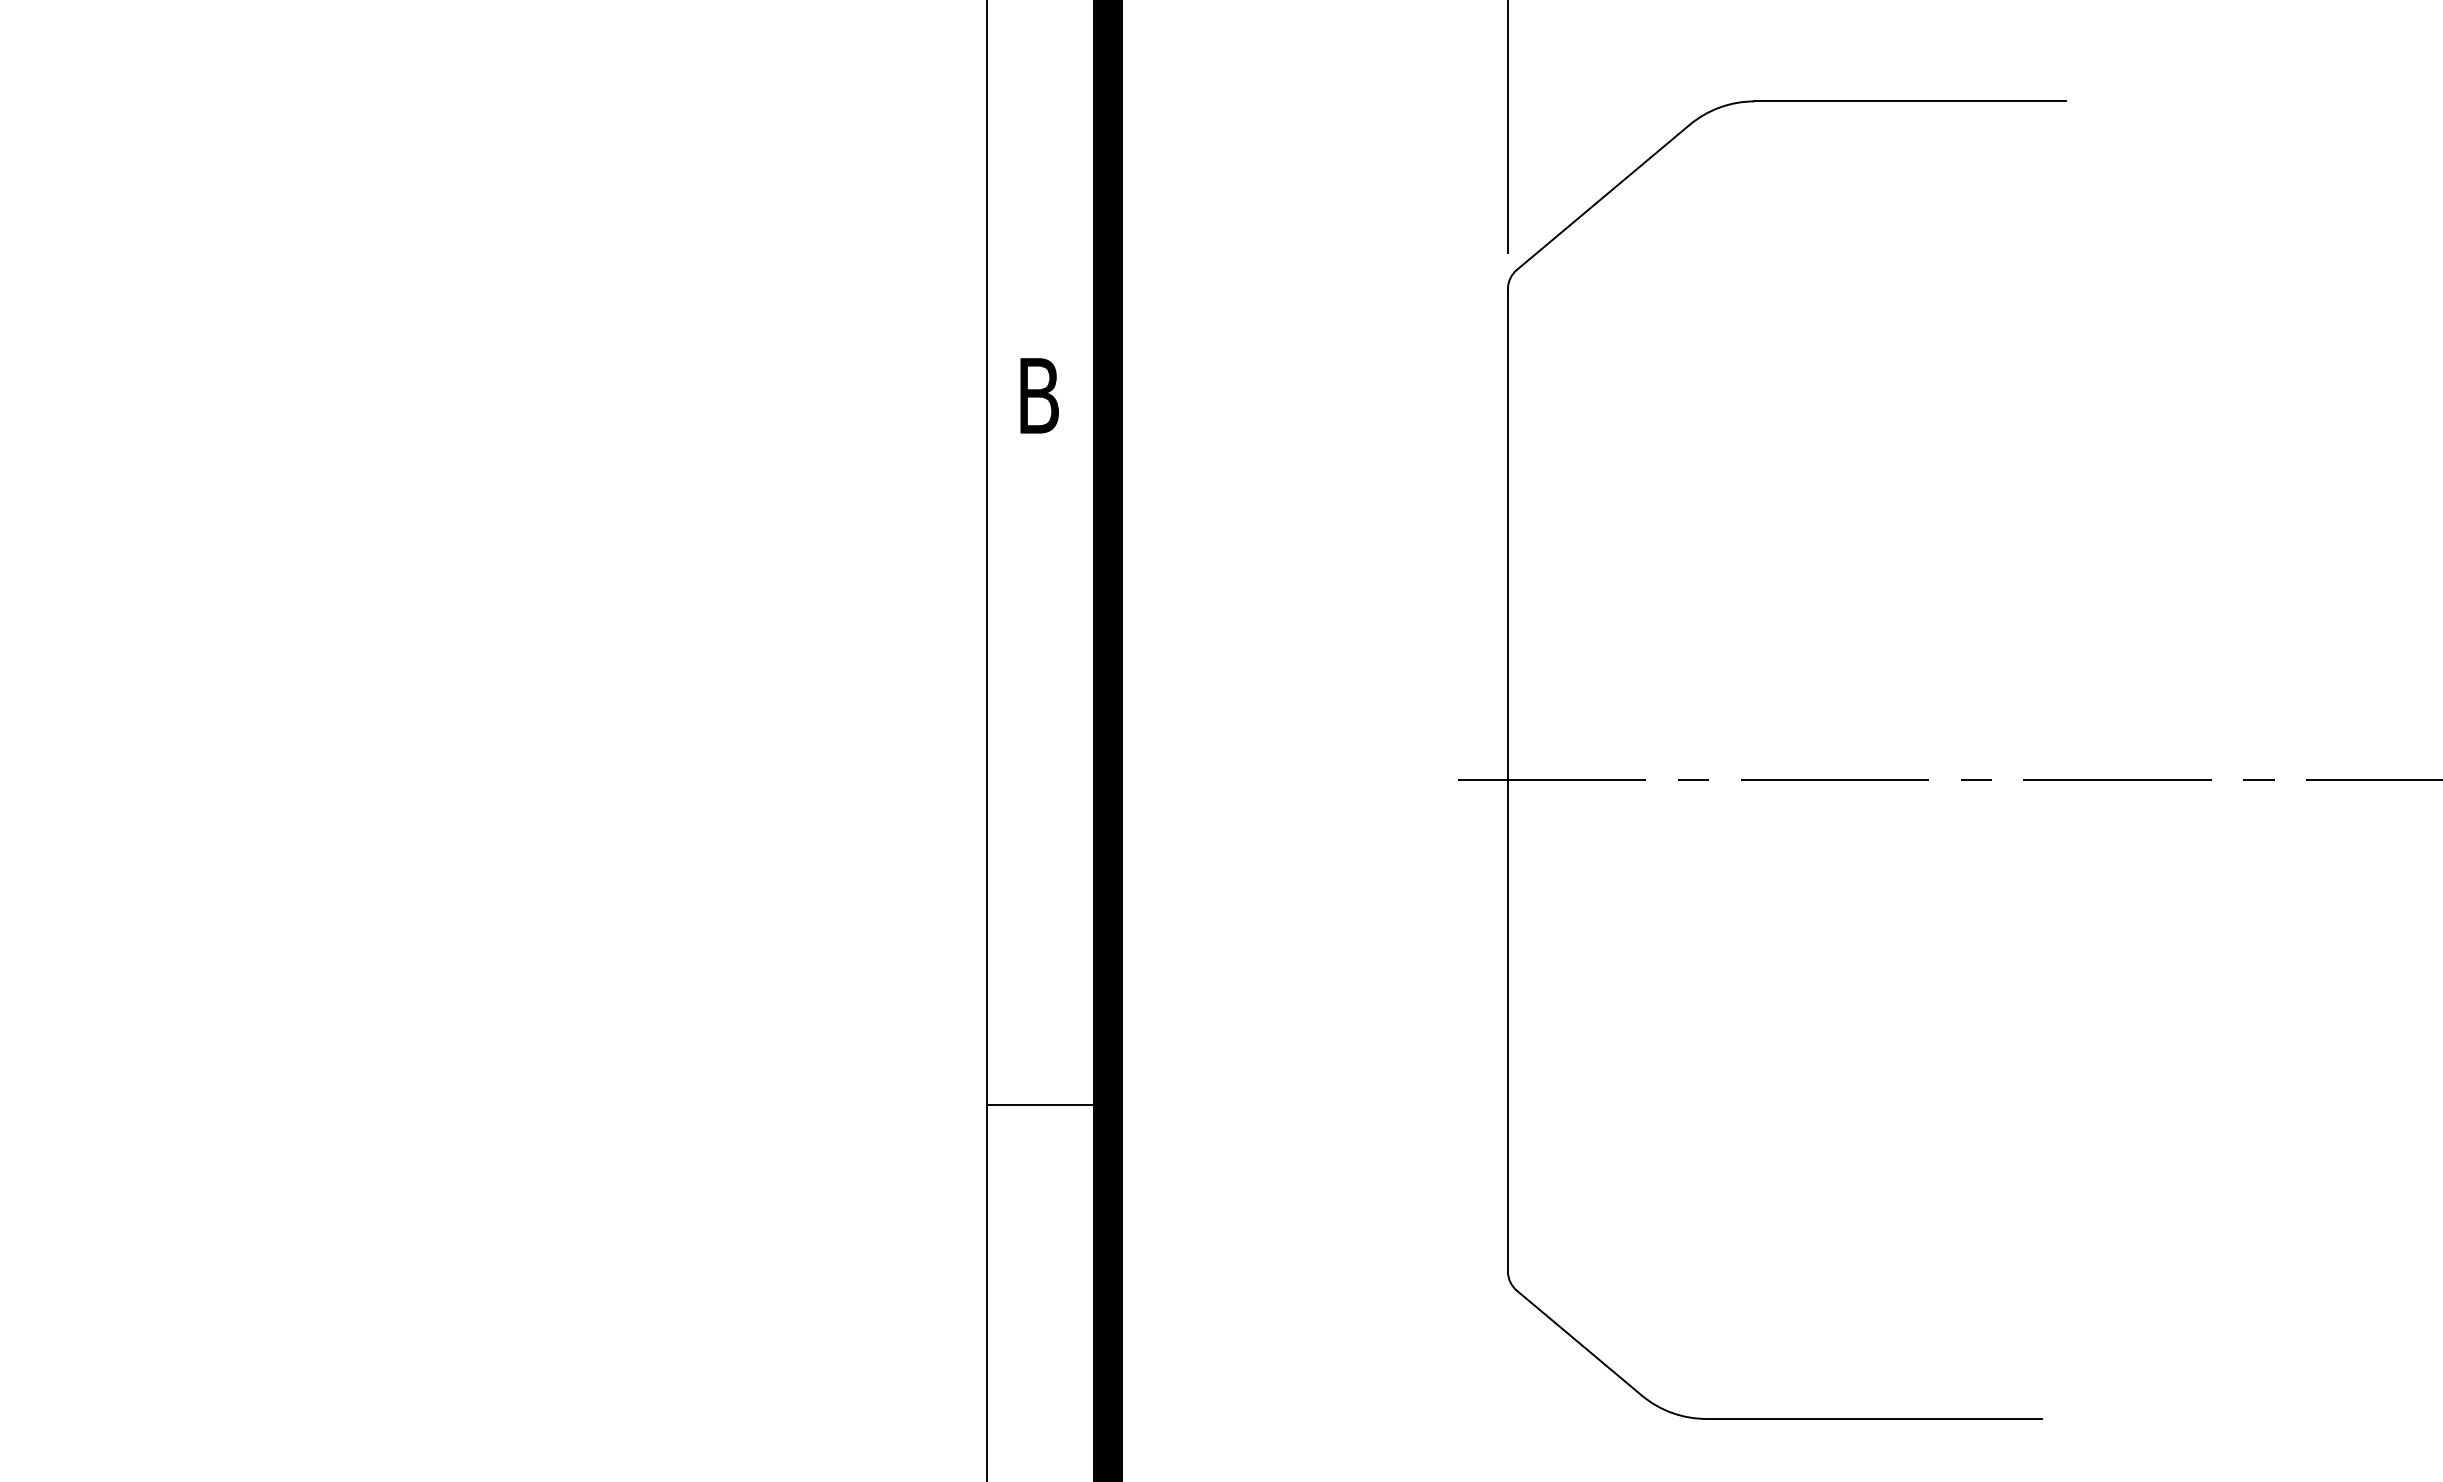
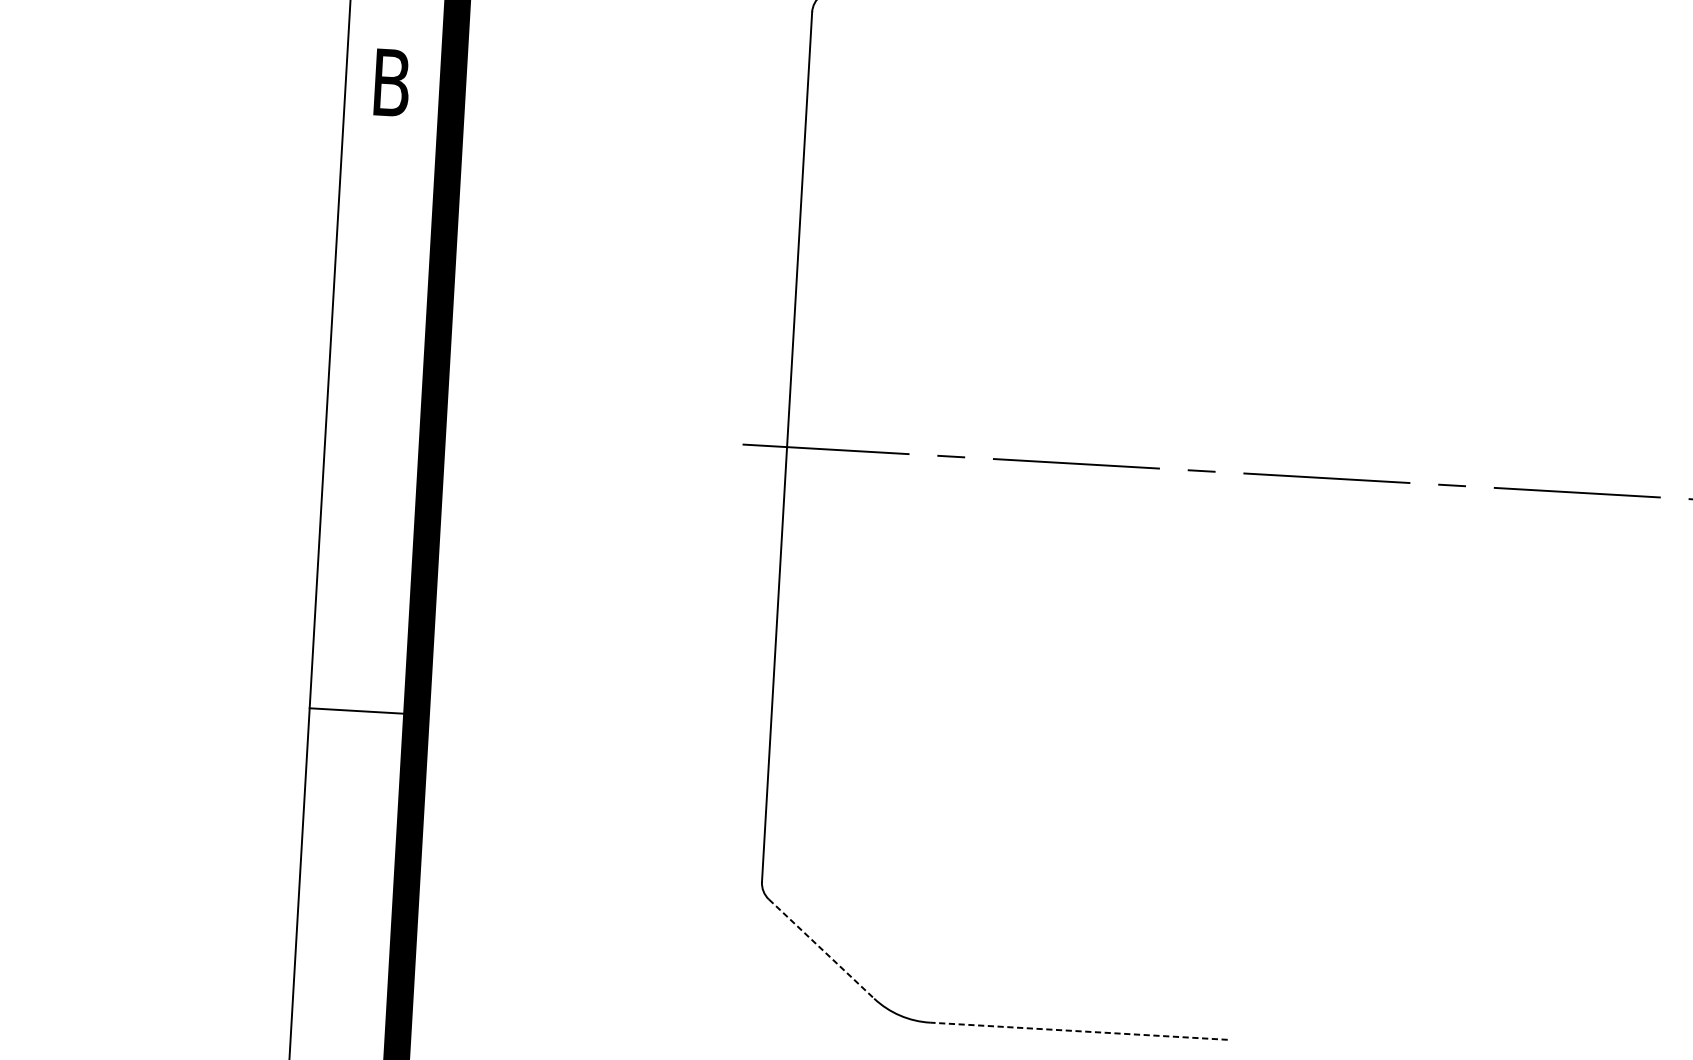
line: (1579, 1343) -> (821, 949), solid -> dashed
line: (1873, 1418) -> (1078, 1030), solid -> dashed

